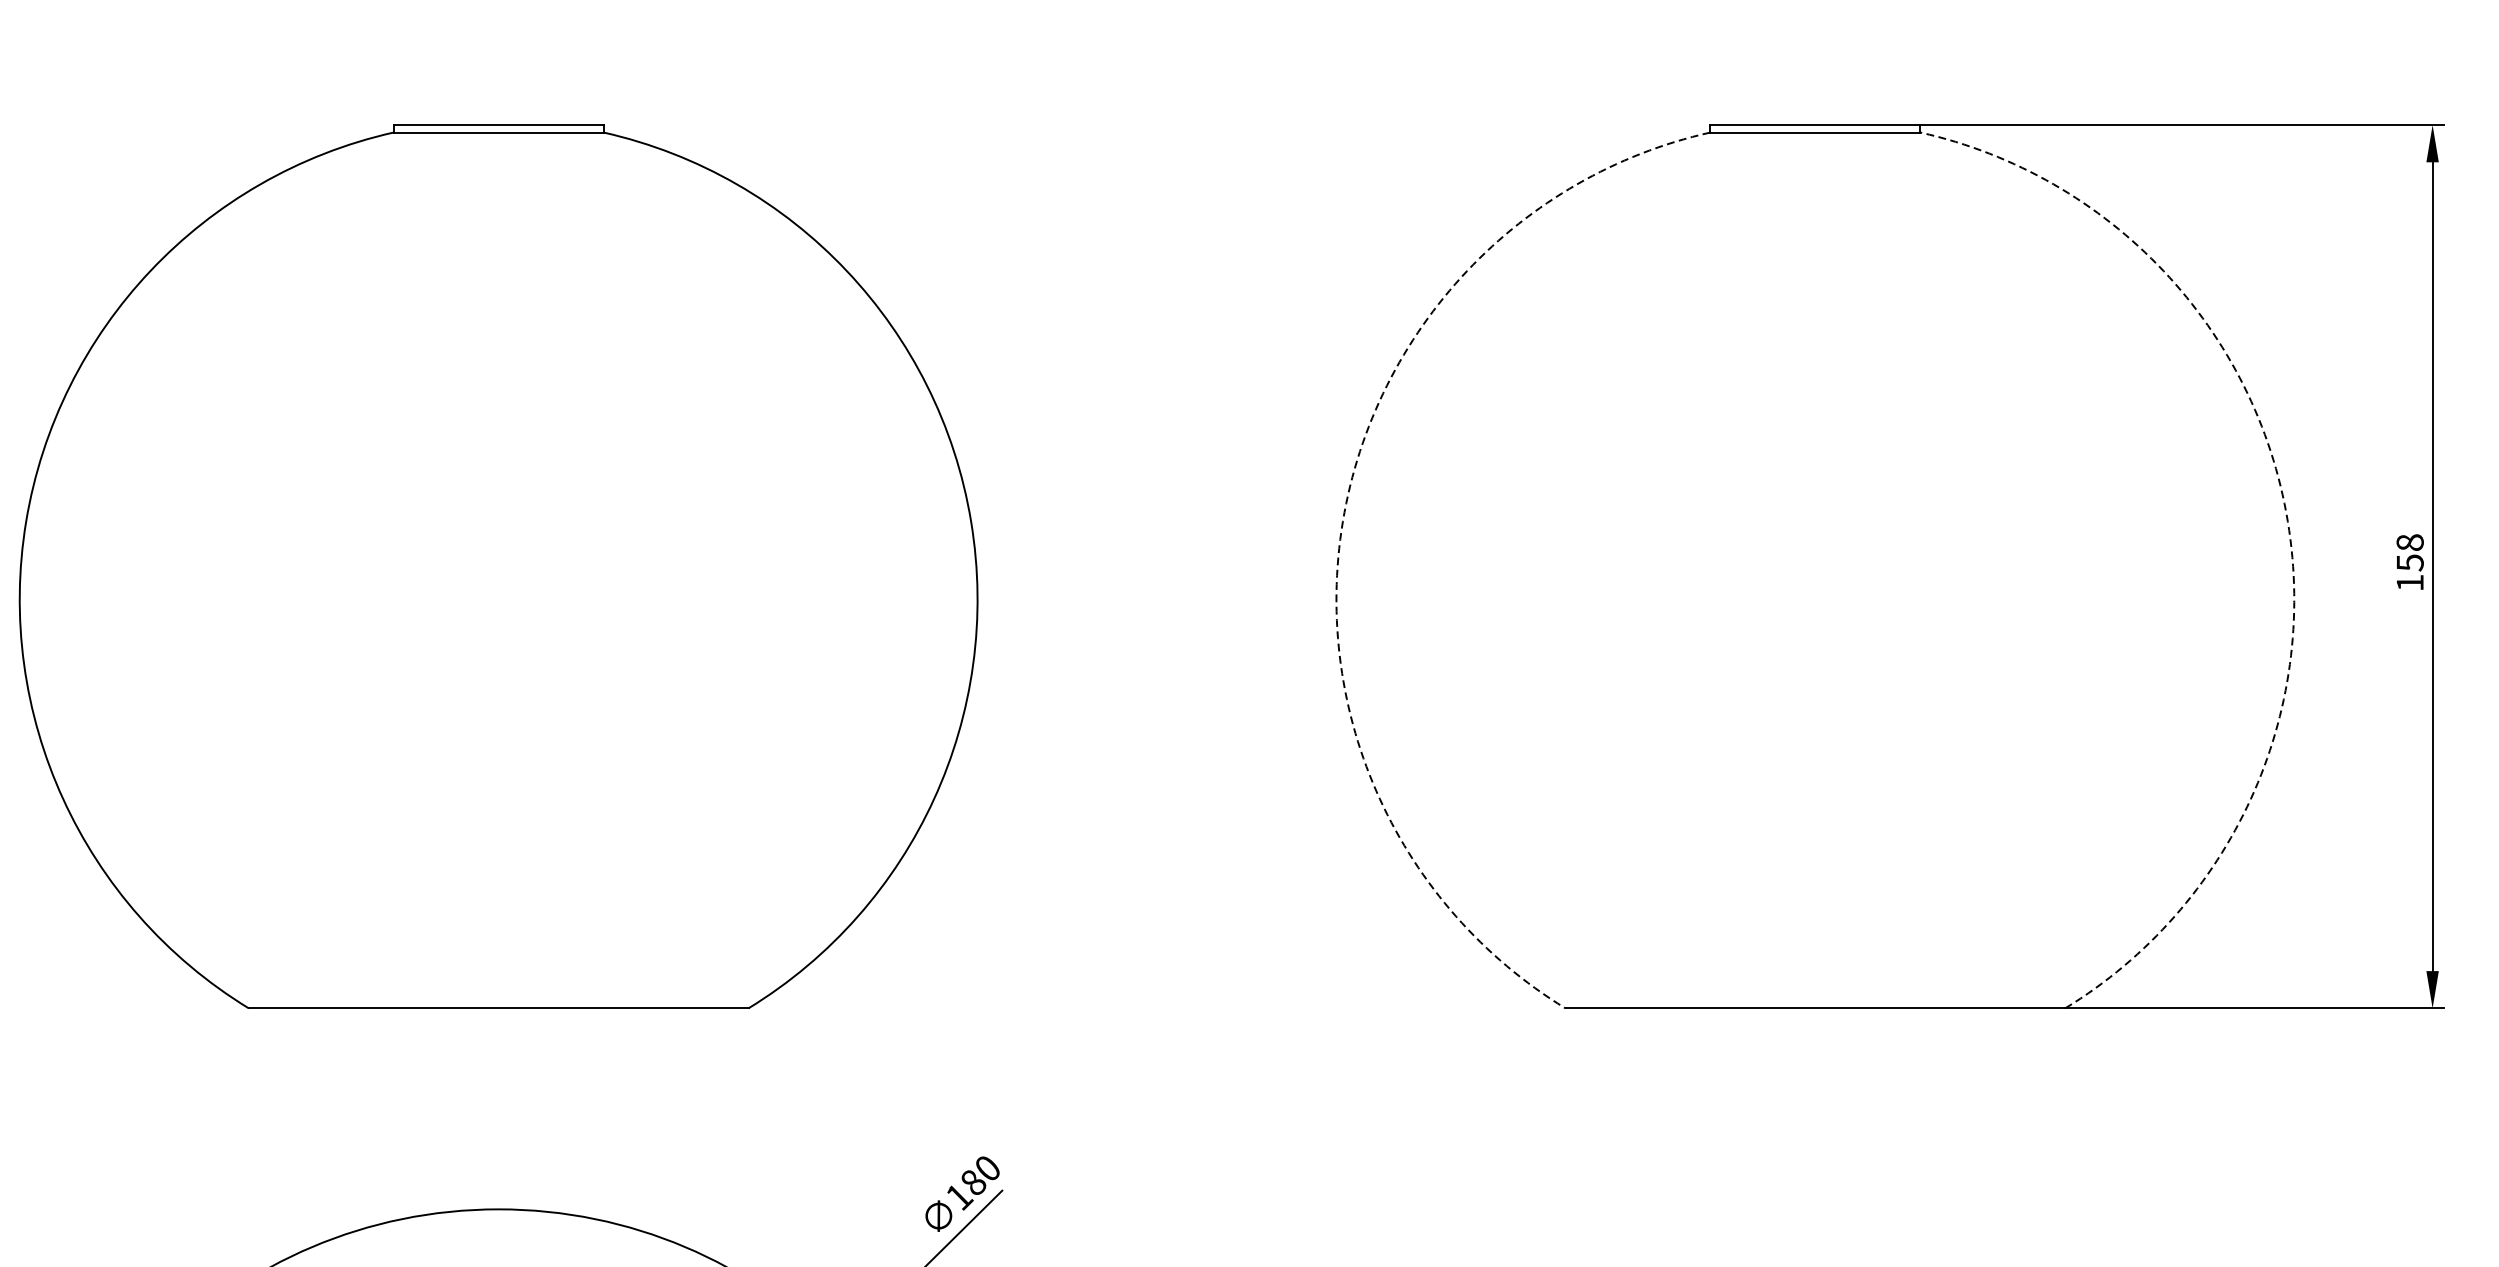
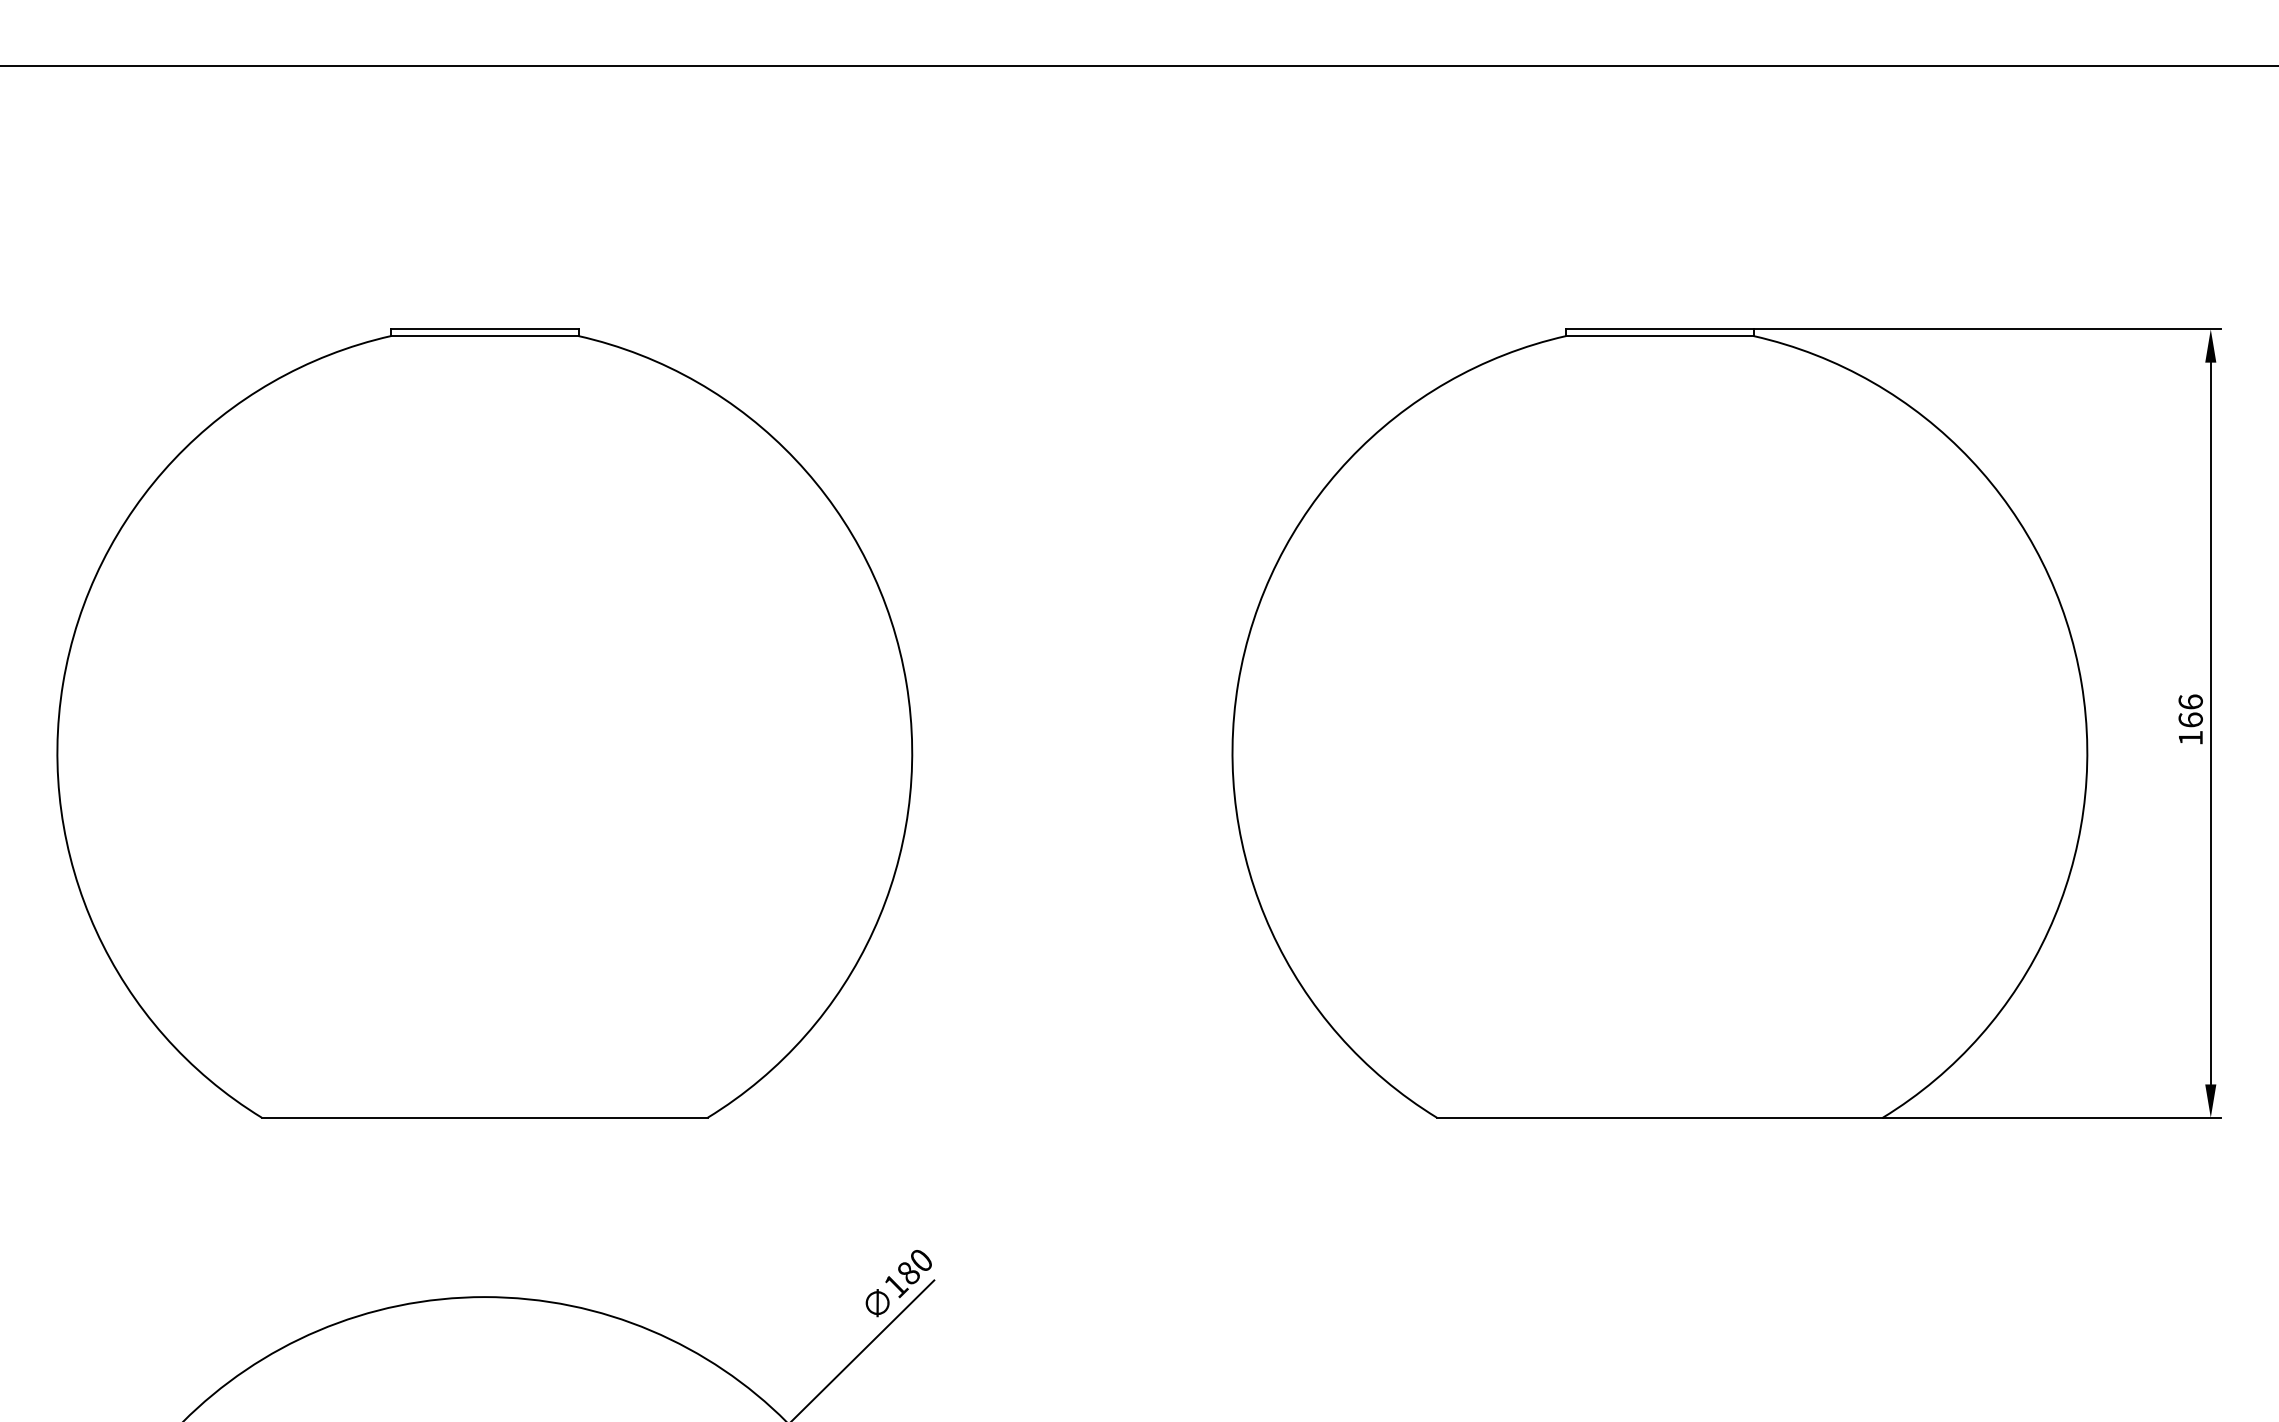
arc: (1343, 521) -> (1238, 683), dashed -> solid
arc: (2287, 521) -> (2081, 683), dashed -> solid
text: (2409, 552) -> (2190, 710), 158 -> 166

